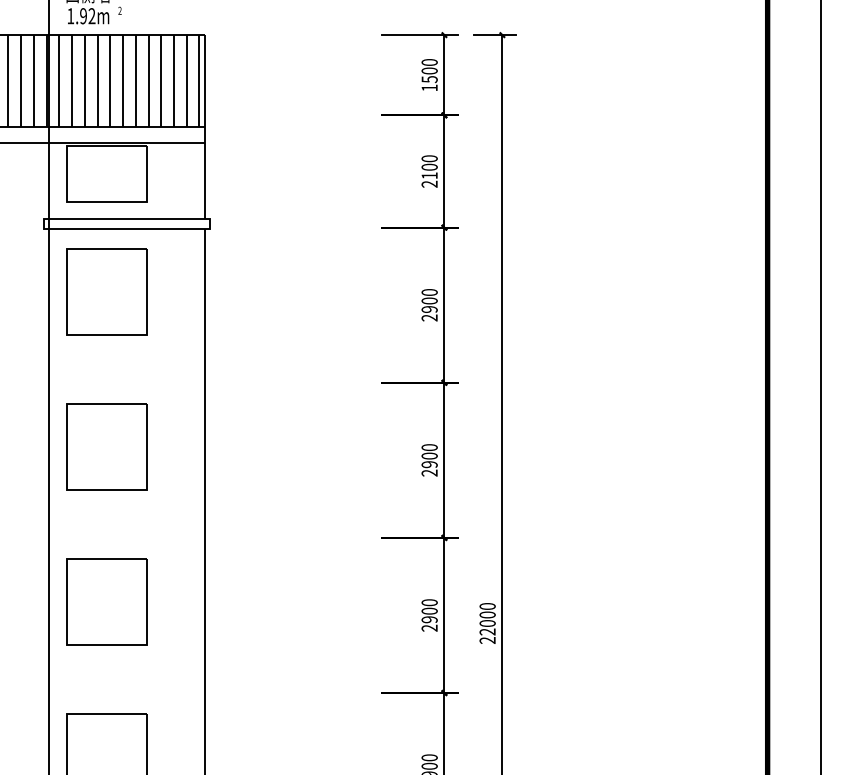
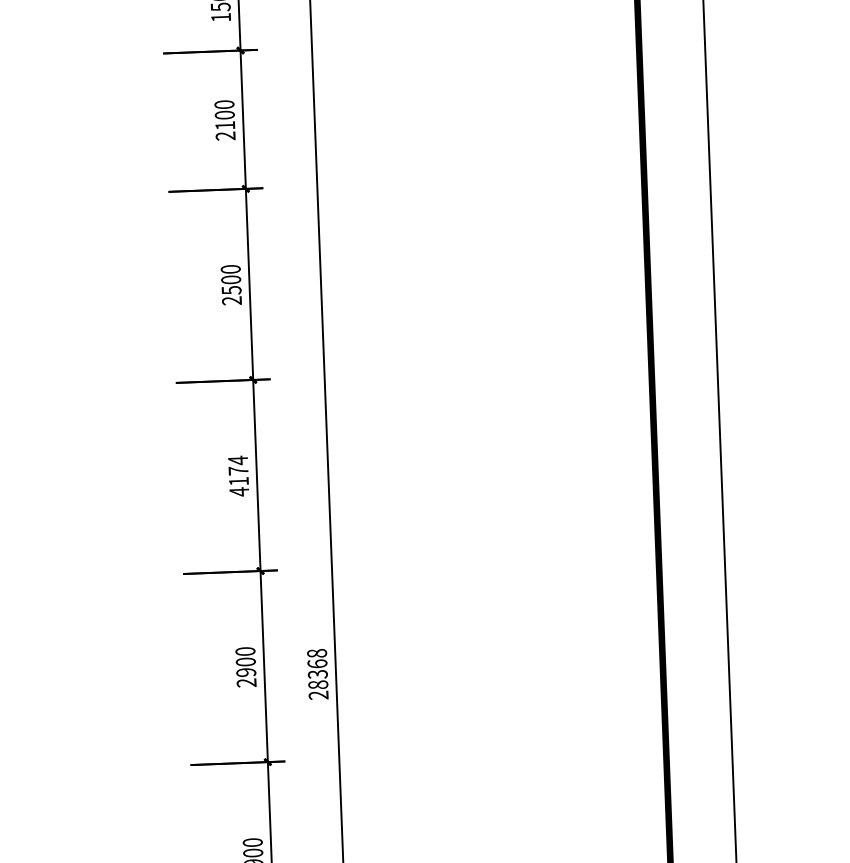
text: (429, 309) -> (231, 290), 2900 -> 2500
text: (429, 459) -> (238, 475), 2900 -> 4174
text: (487, 619) -> (317, 669), 22000 -> 28368

